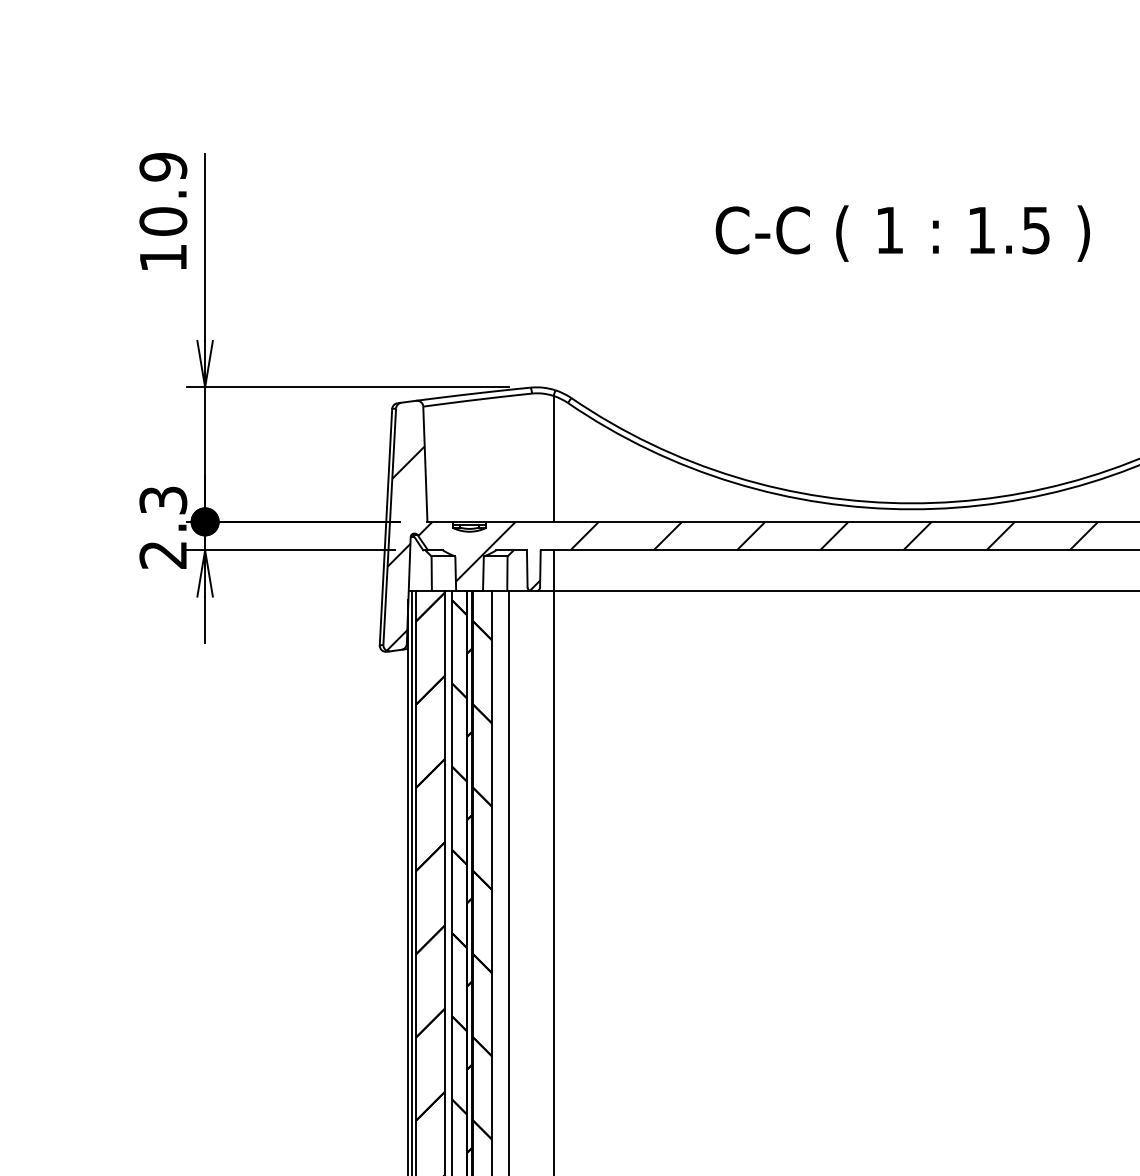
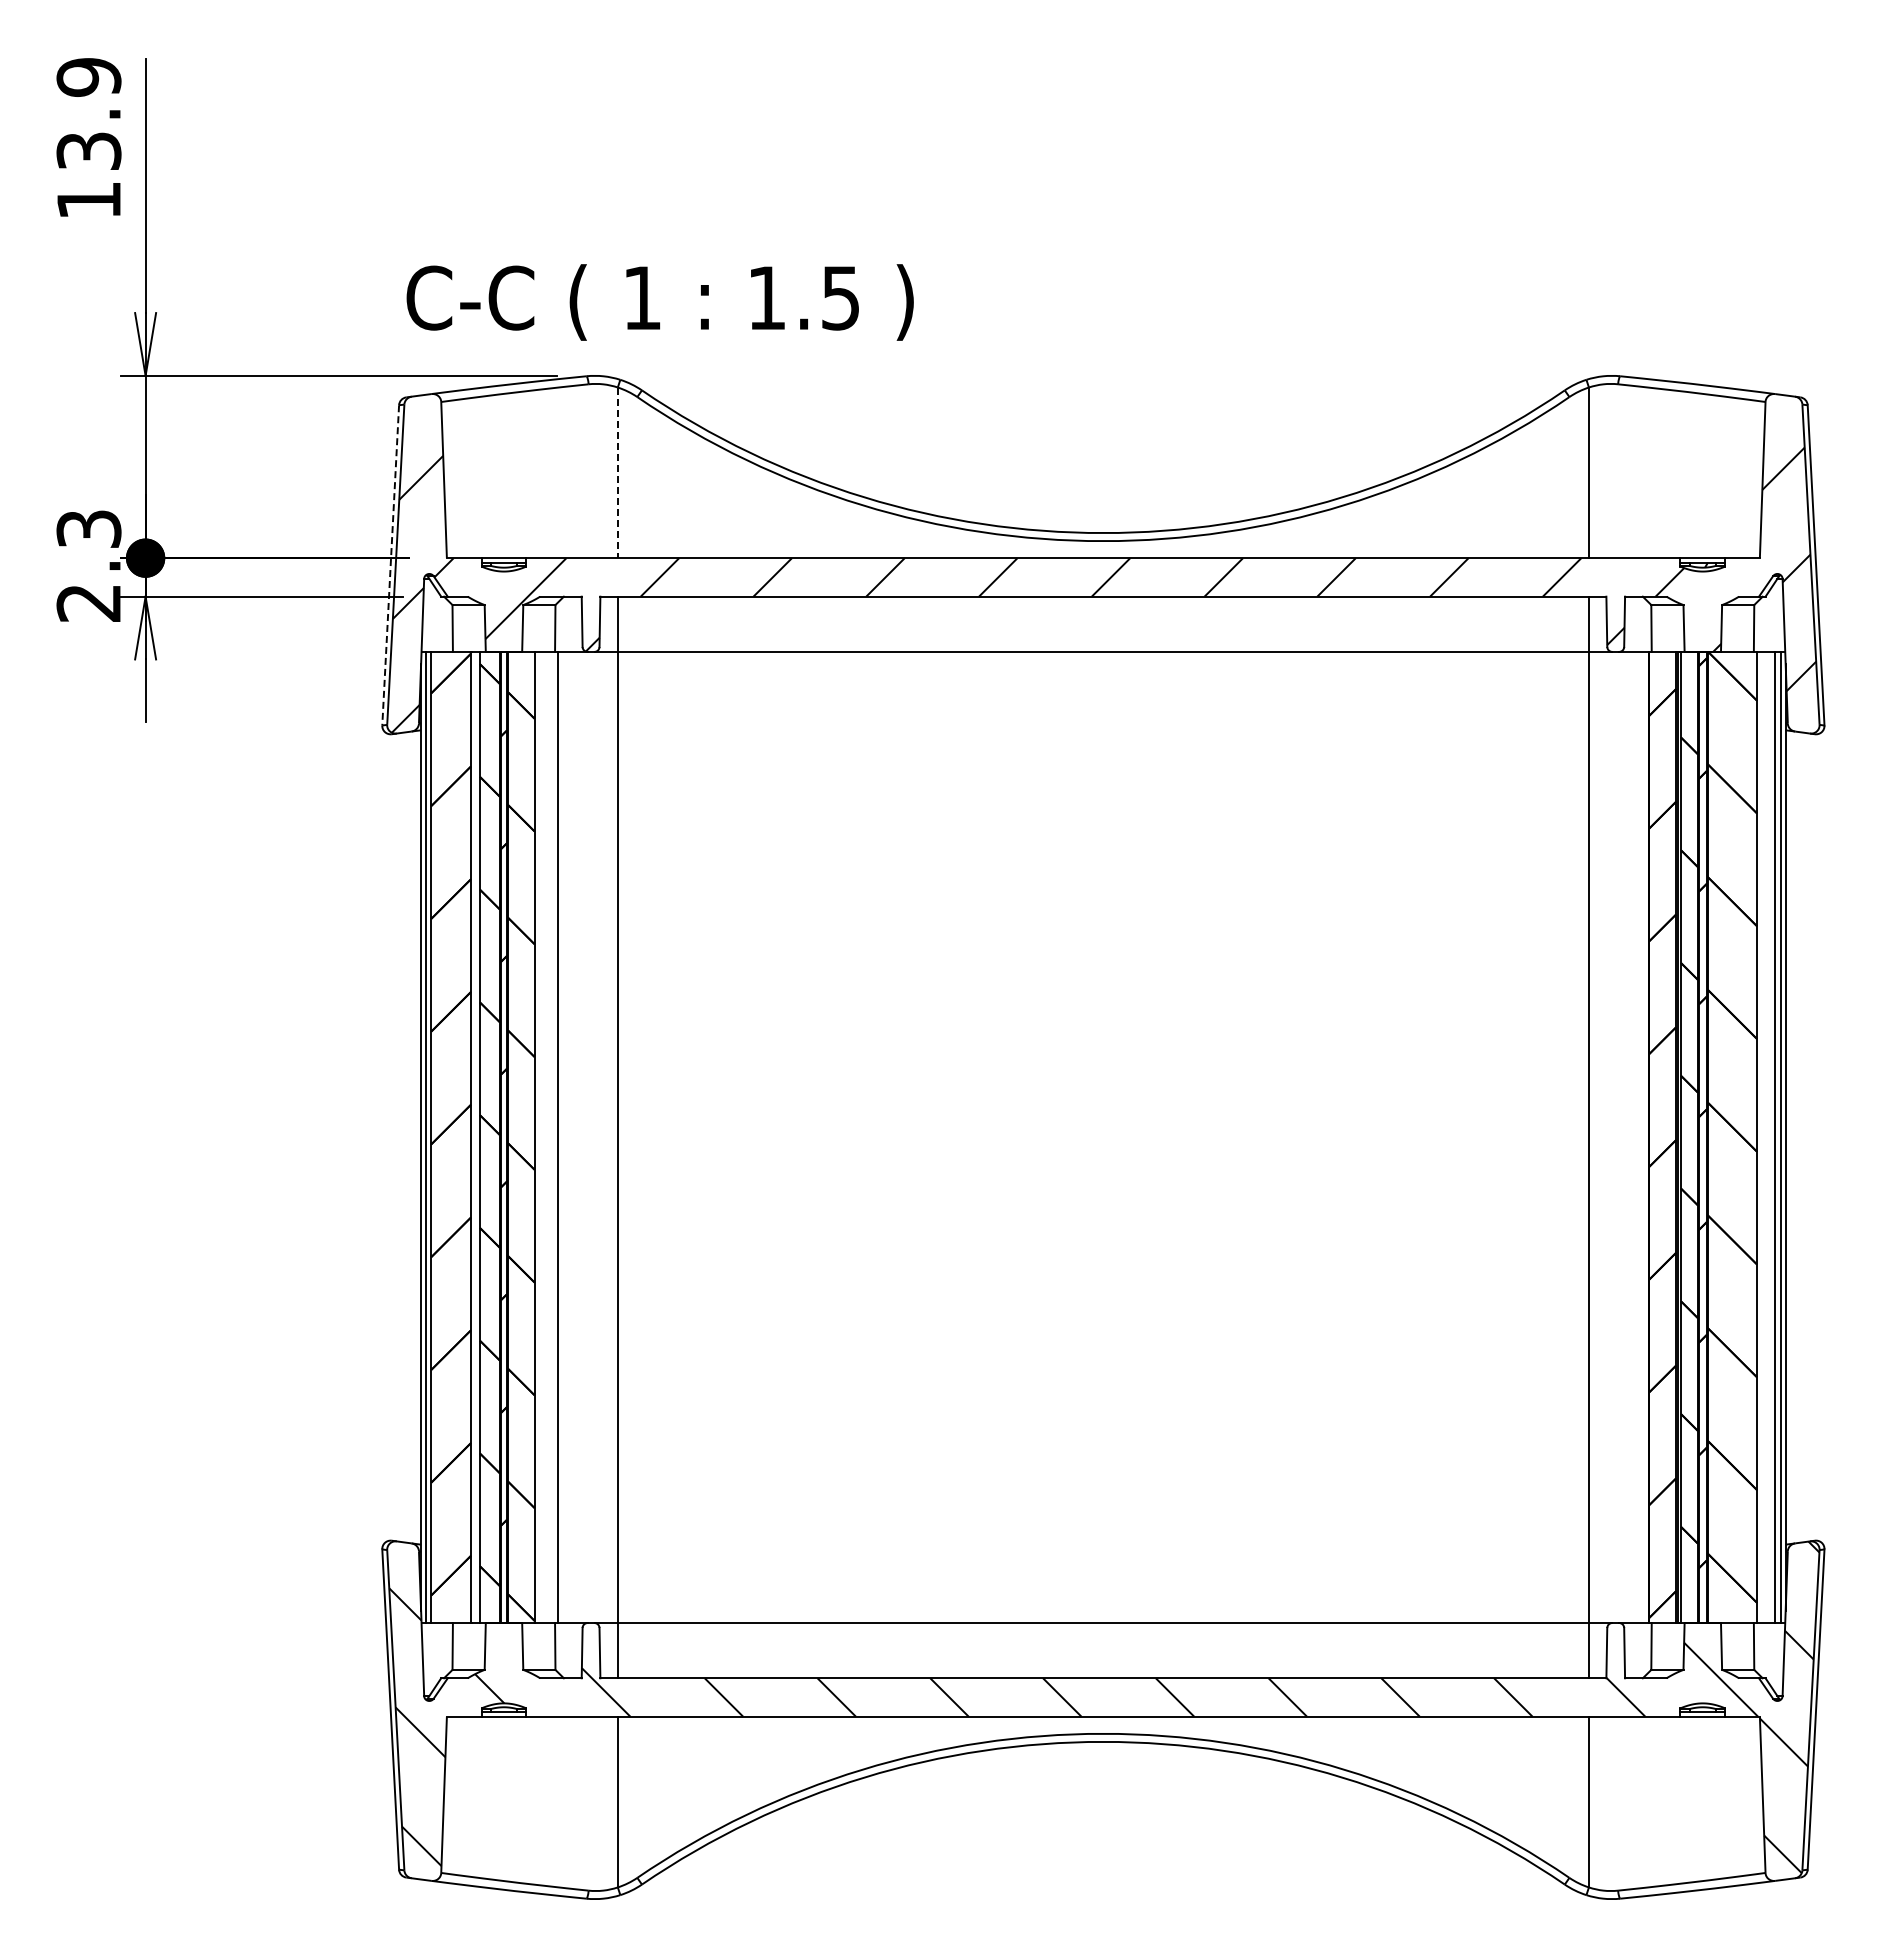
text: (162, 221) -> (88, 150), 10.9 -> 13.9
text: (902, 233) -> (659, 302), moved
line: (553, 459) -> (617, 473), solid -> dashed
line: (385, 527) -> (390, 565), solid -> dashed

